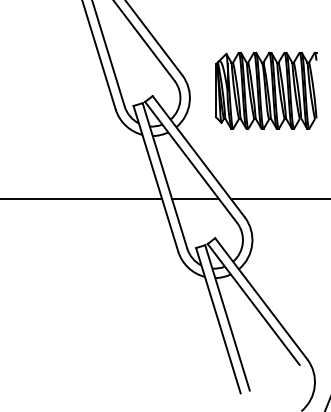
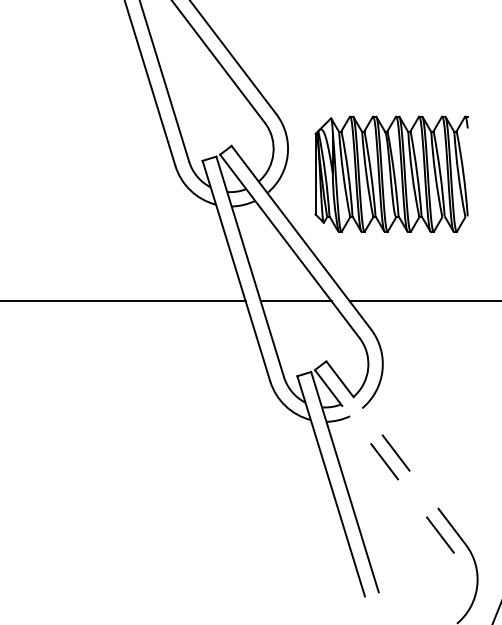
part: (266, 90) -> (391, 173), moved
line: (260, 298) -> (395, 452), solid -> dashed
line: (253, 304) -> (384, 461), solid -> dashed

